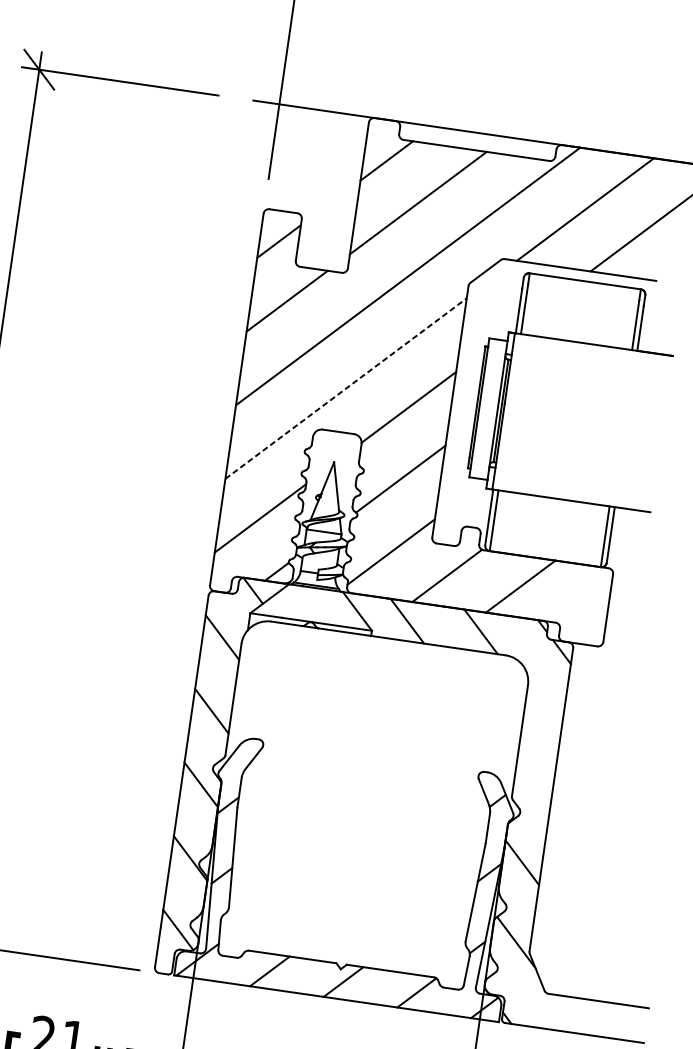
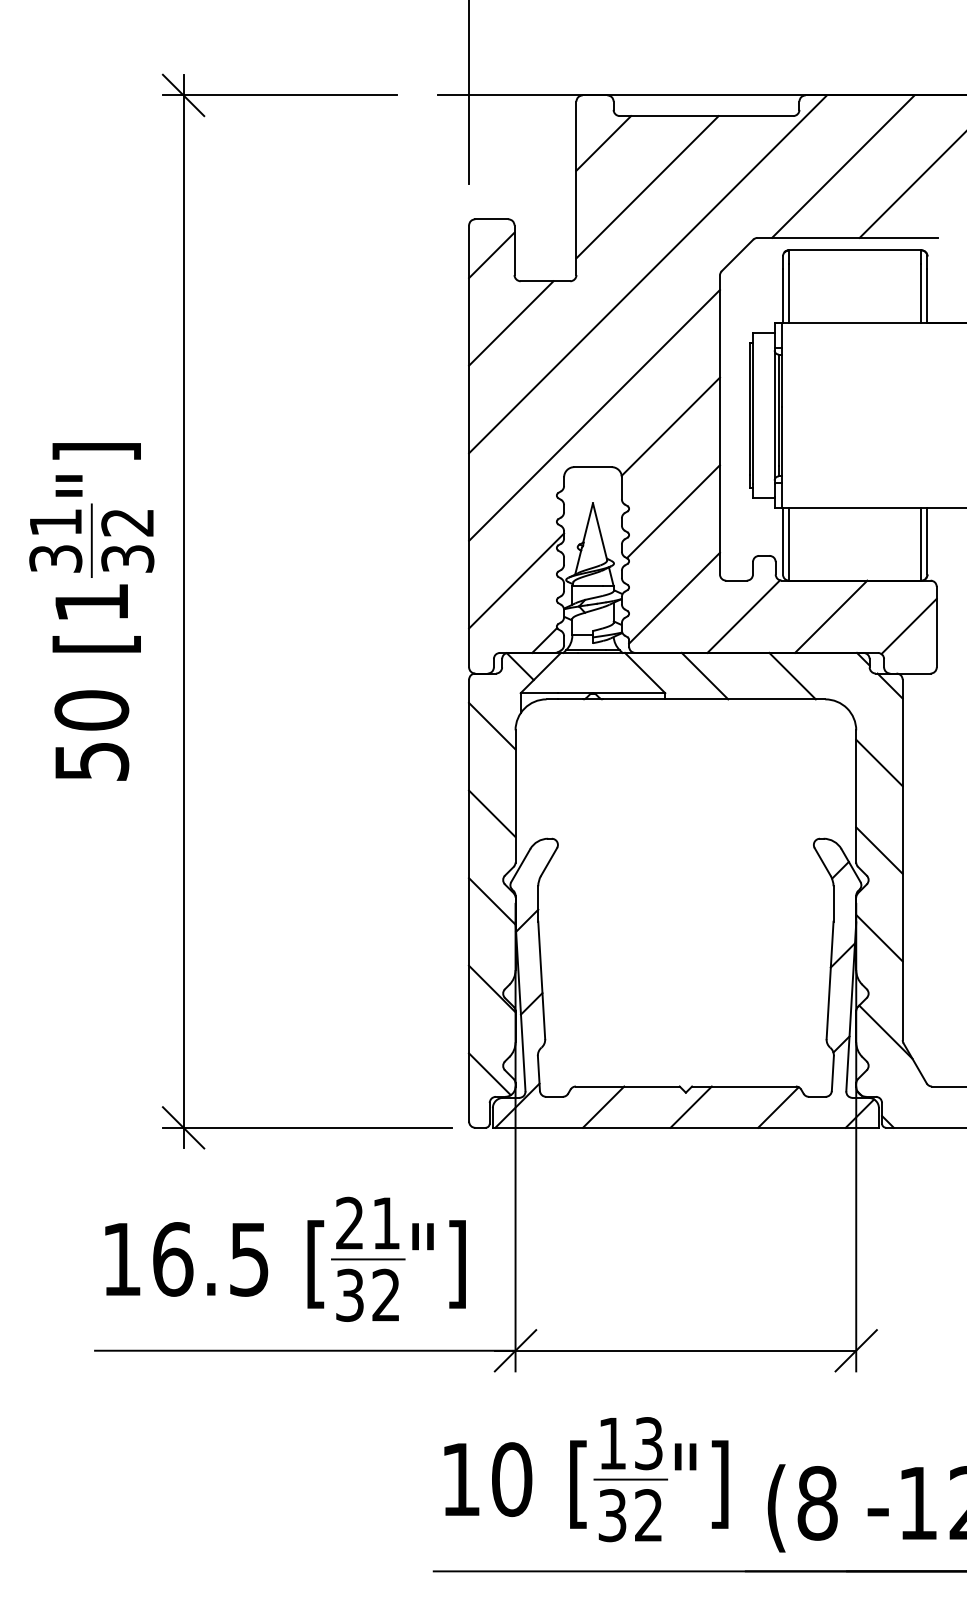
line: (346, 388) -> (594, 415), dashed -> solid
line: (584, 604) -> (908, 626), added
line: (543, 714) -> (879, 762), added
line: (533, 788) -> (879, 850), added

